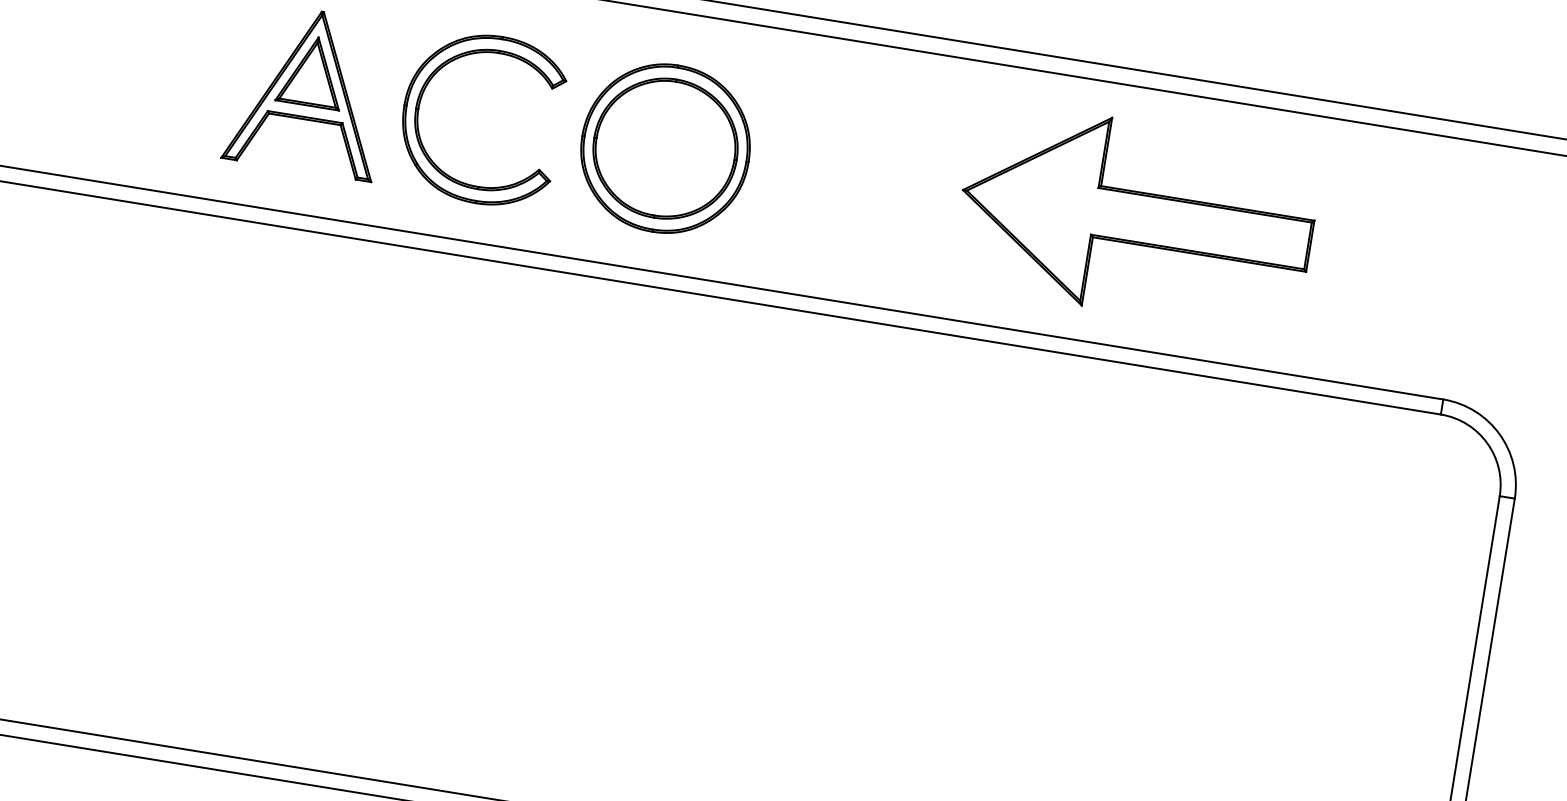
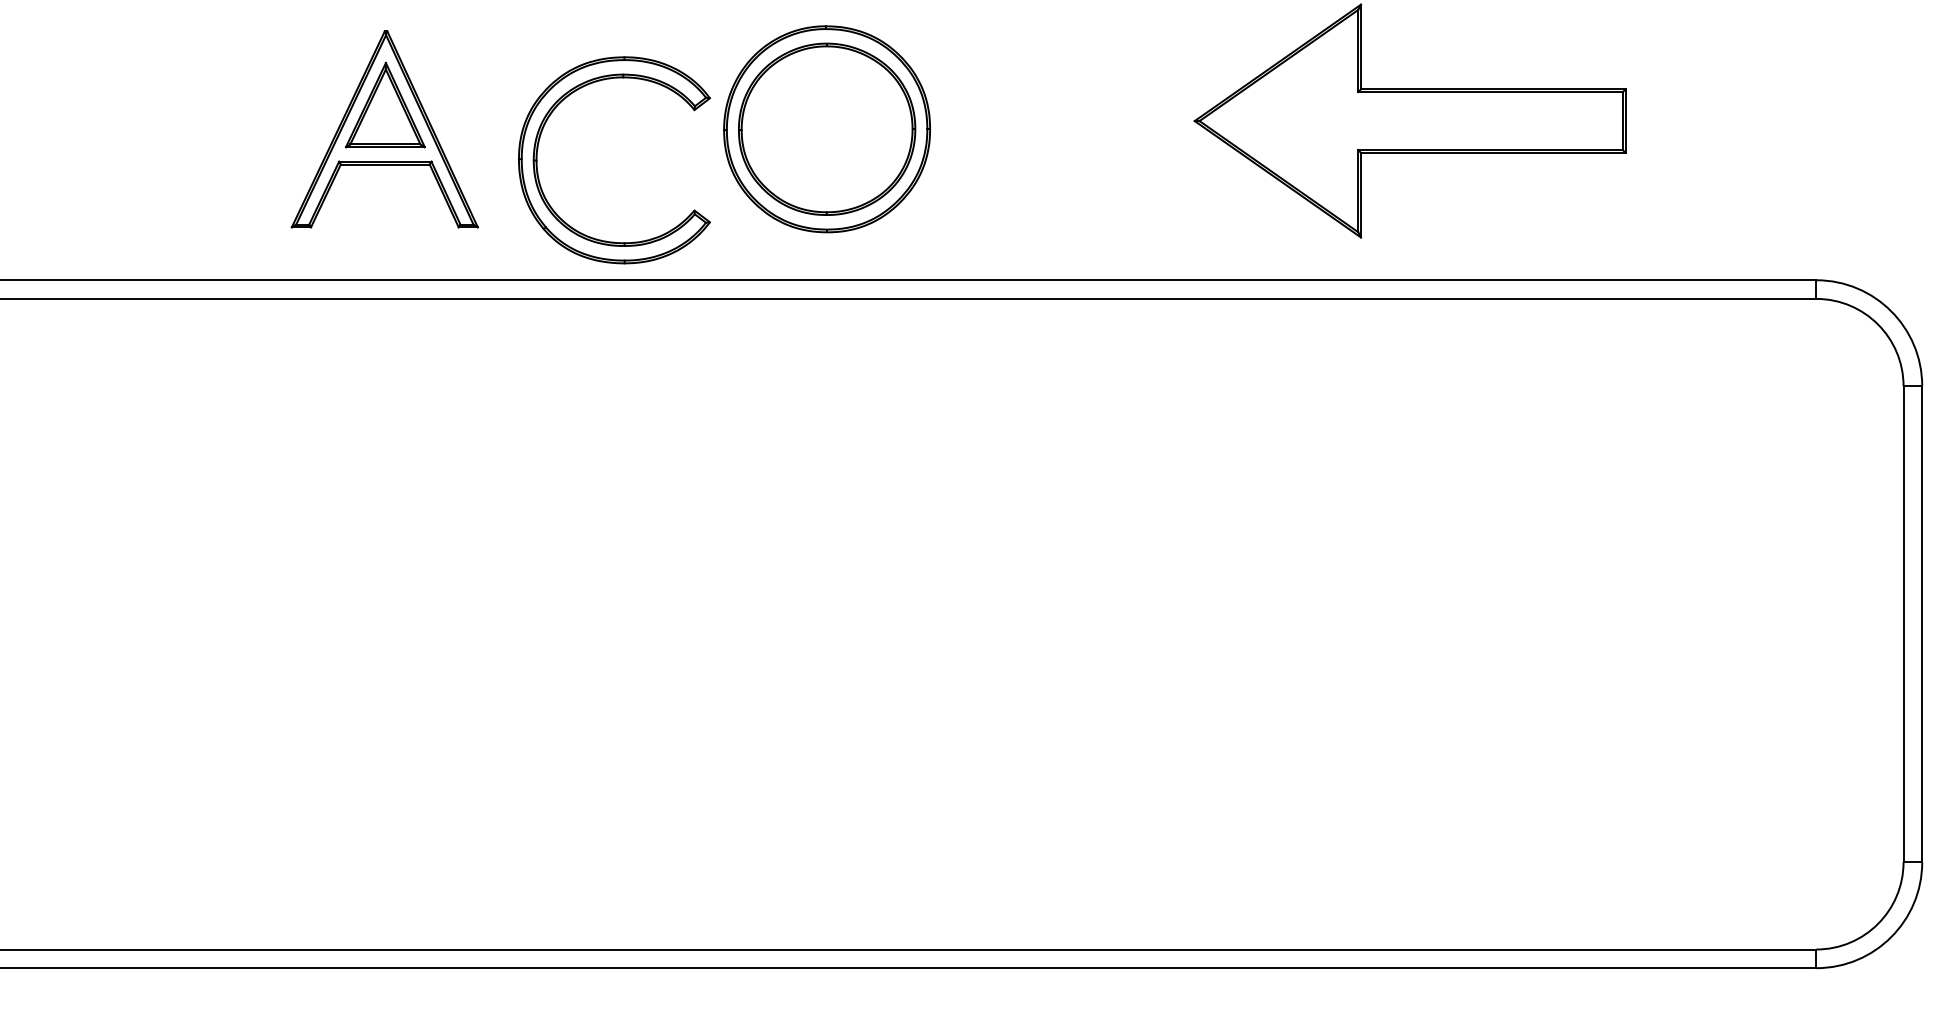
part: (421, 100) -> (538, 149), moved

